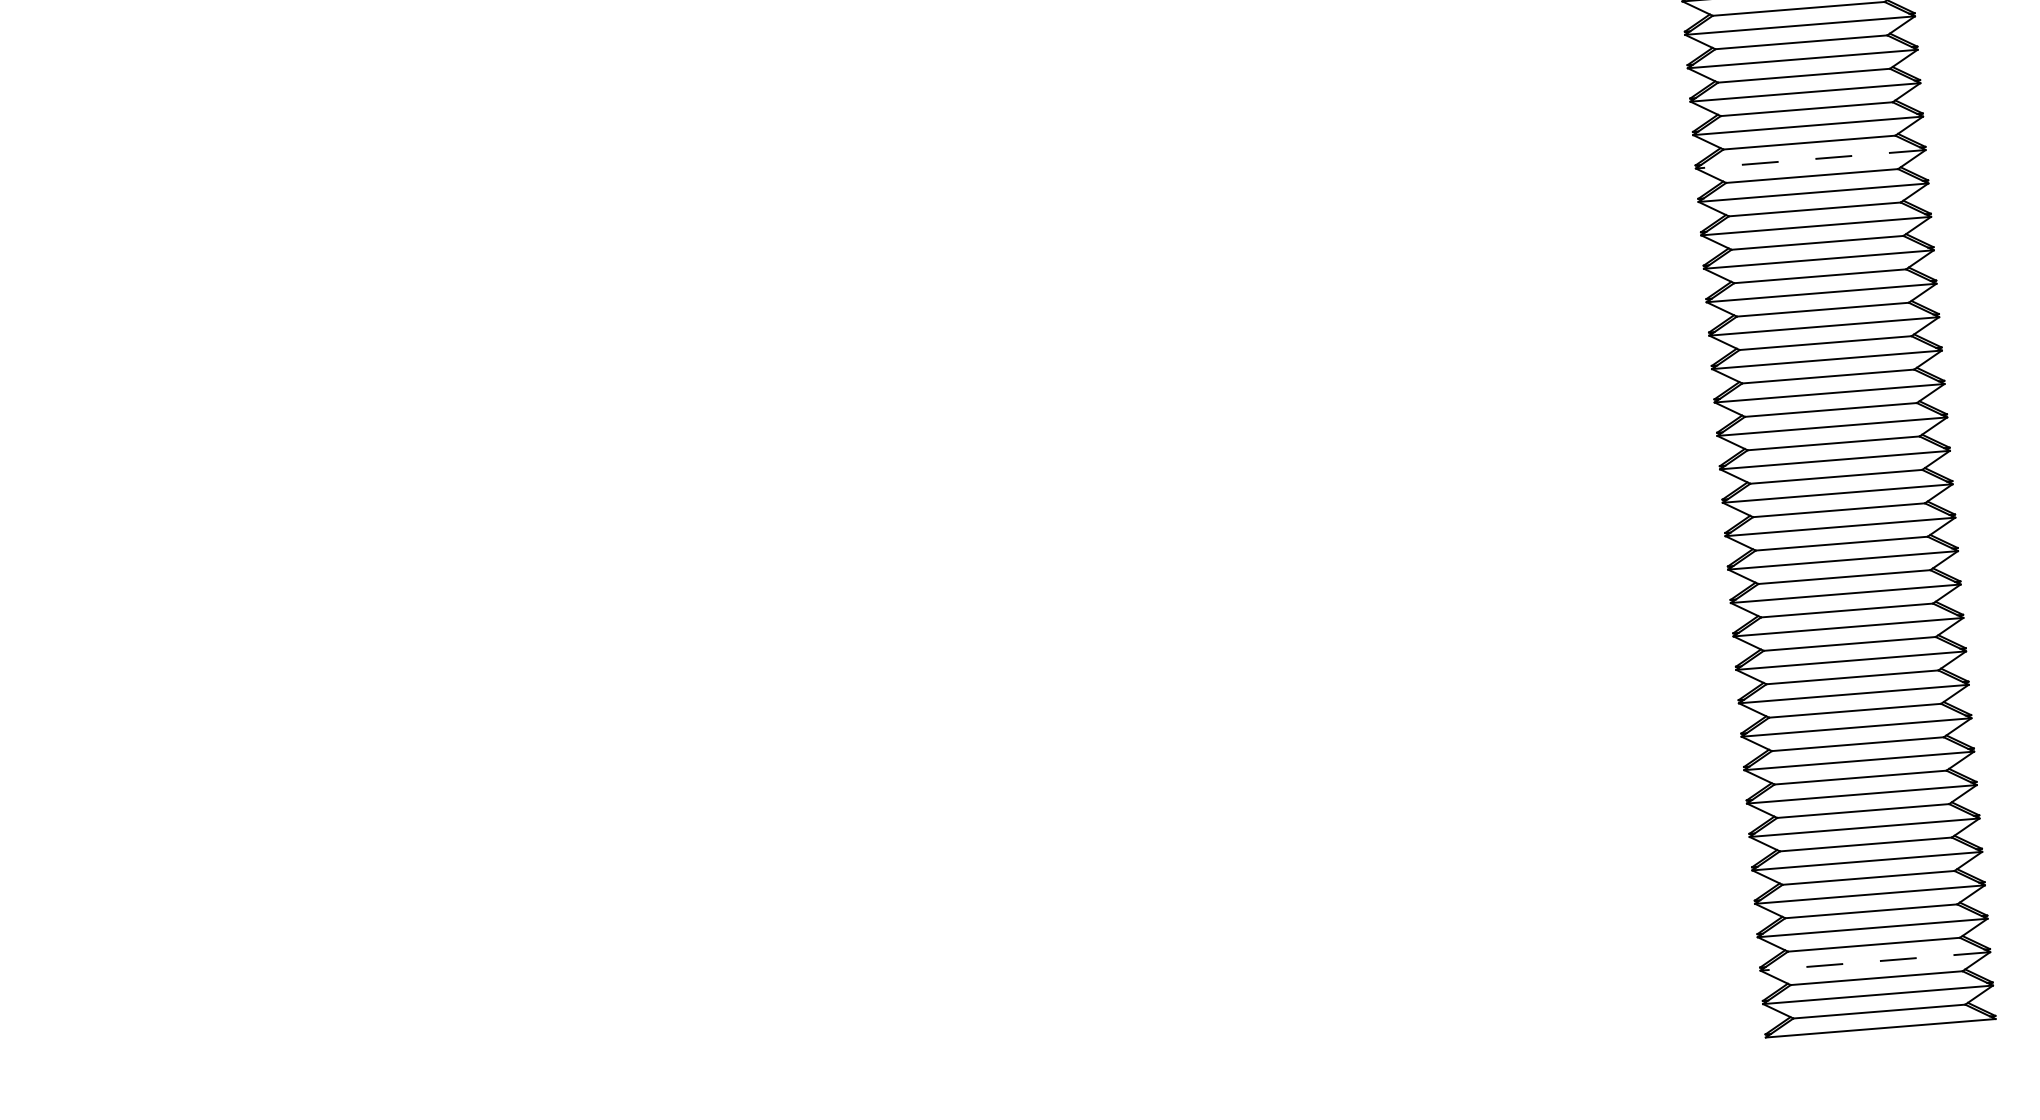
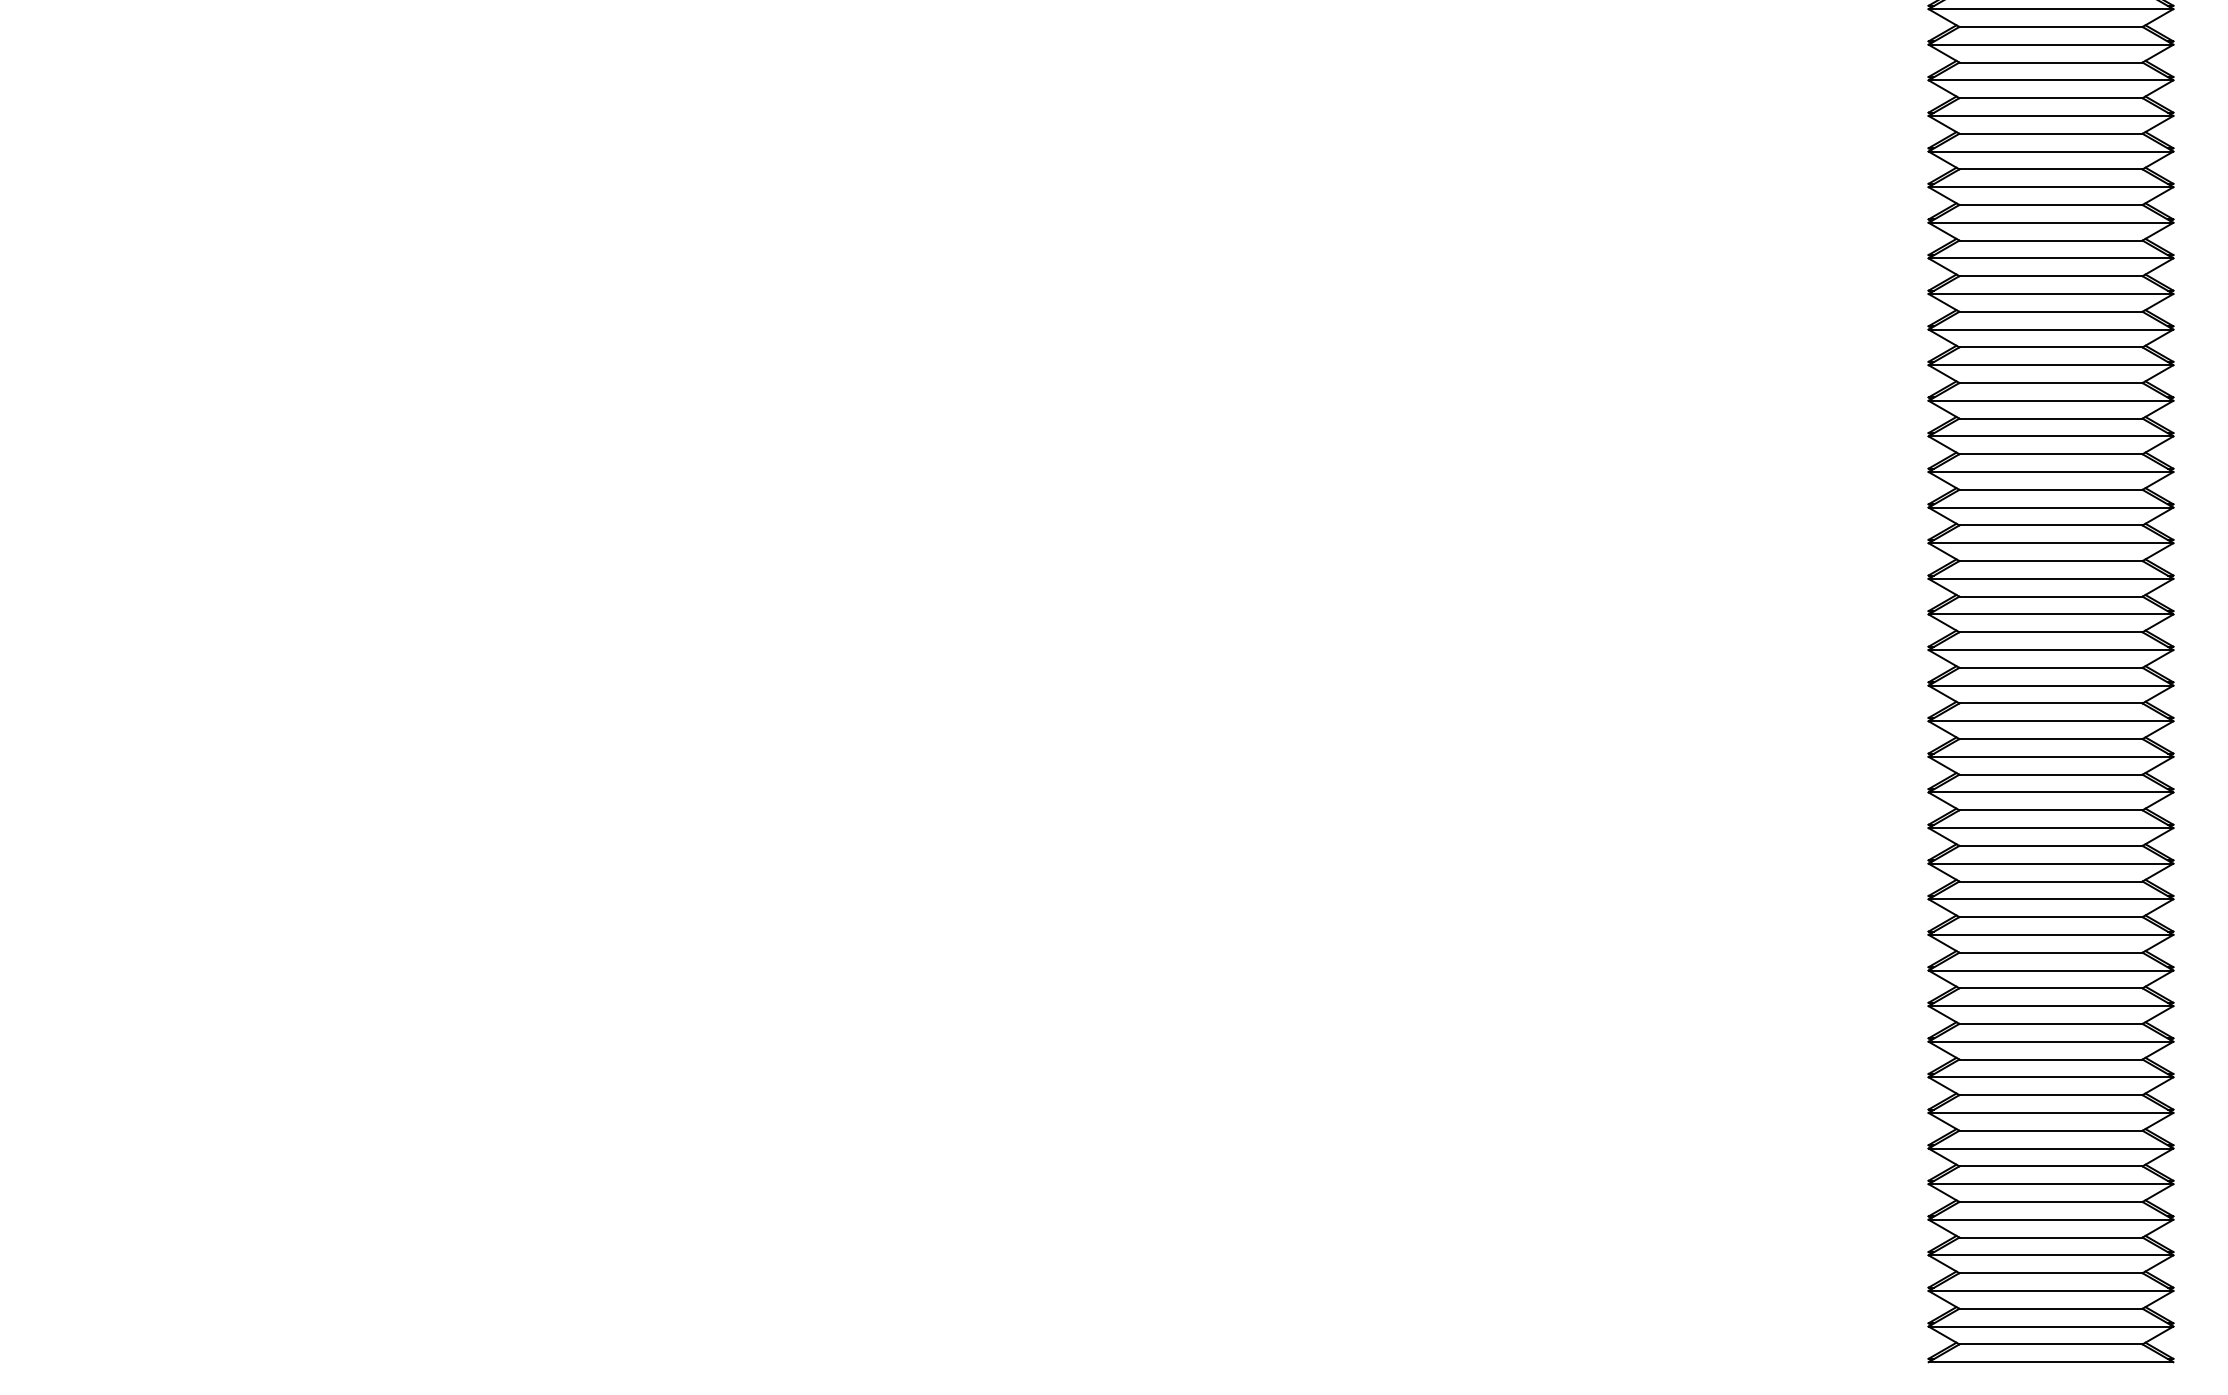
line: (1810, 159) -> (2050, 436), dashed -> solid
line: (1874, 961) -> (2050, 1290), dashed -> solid

